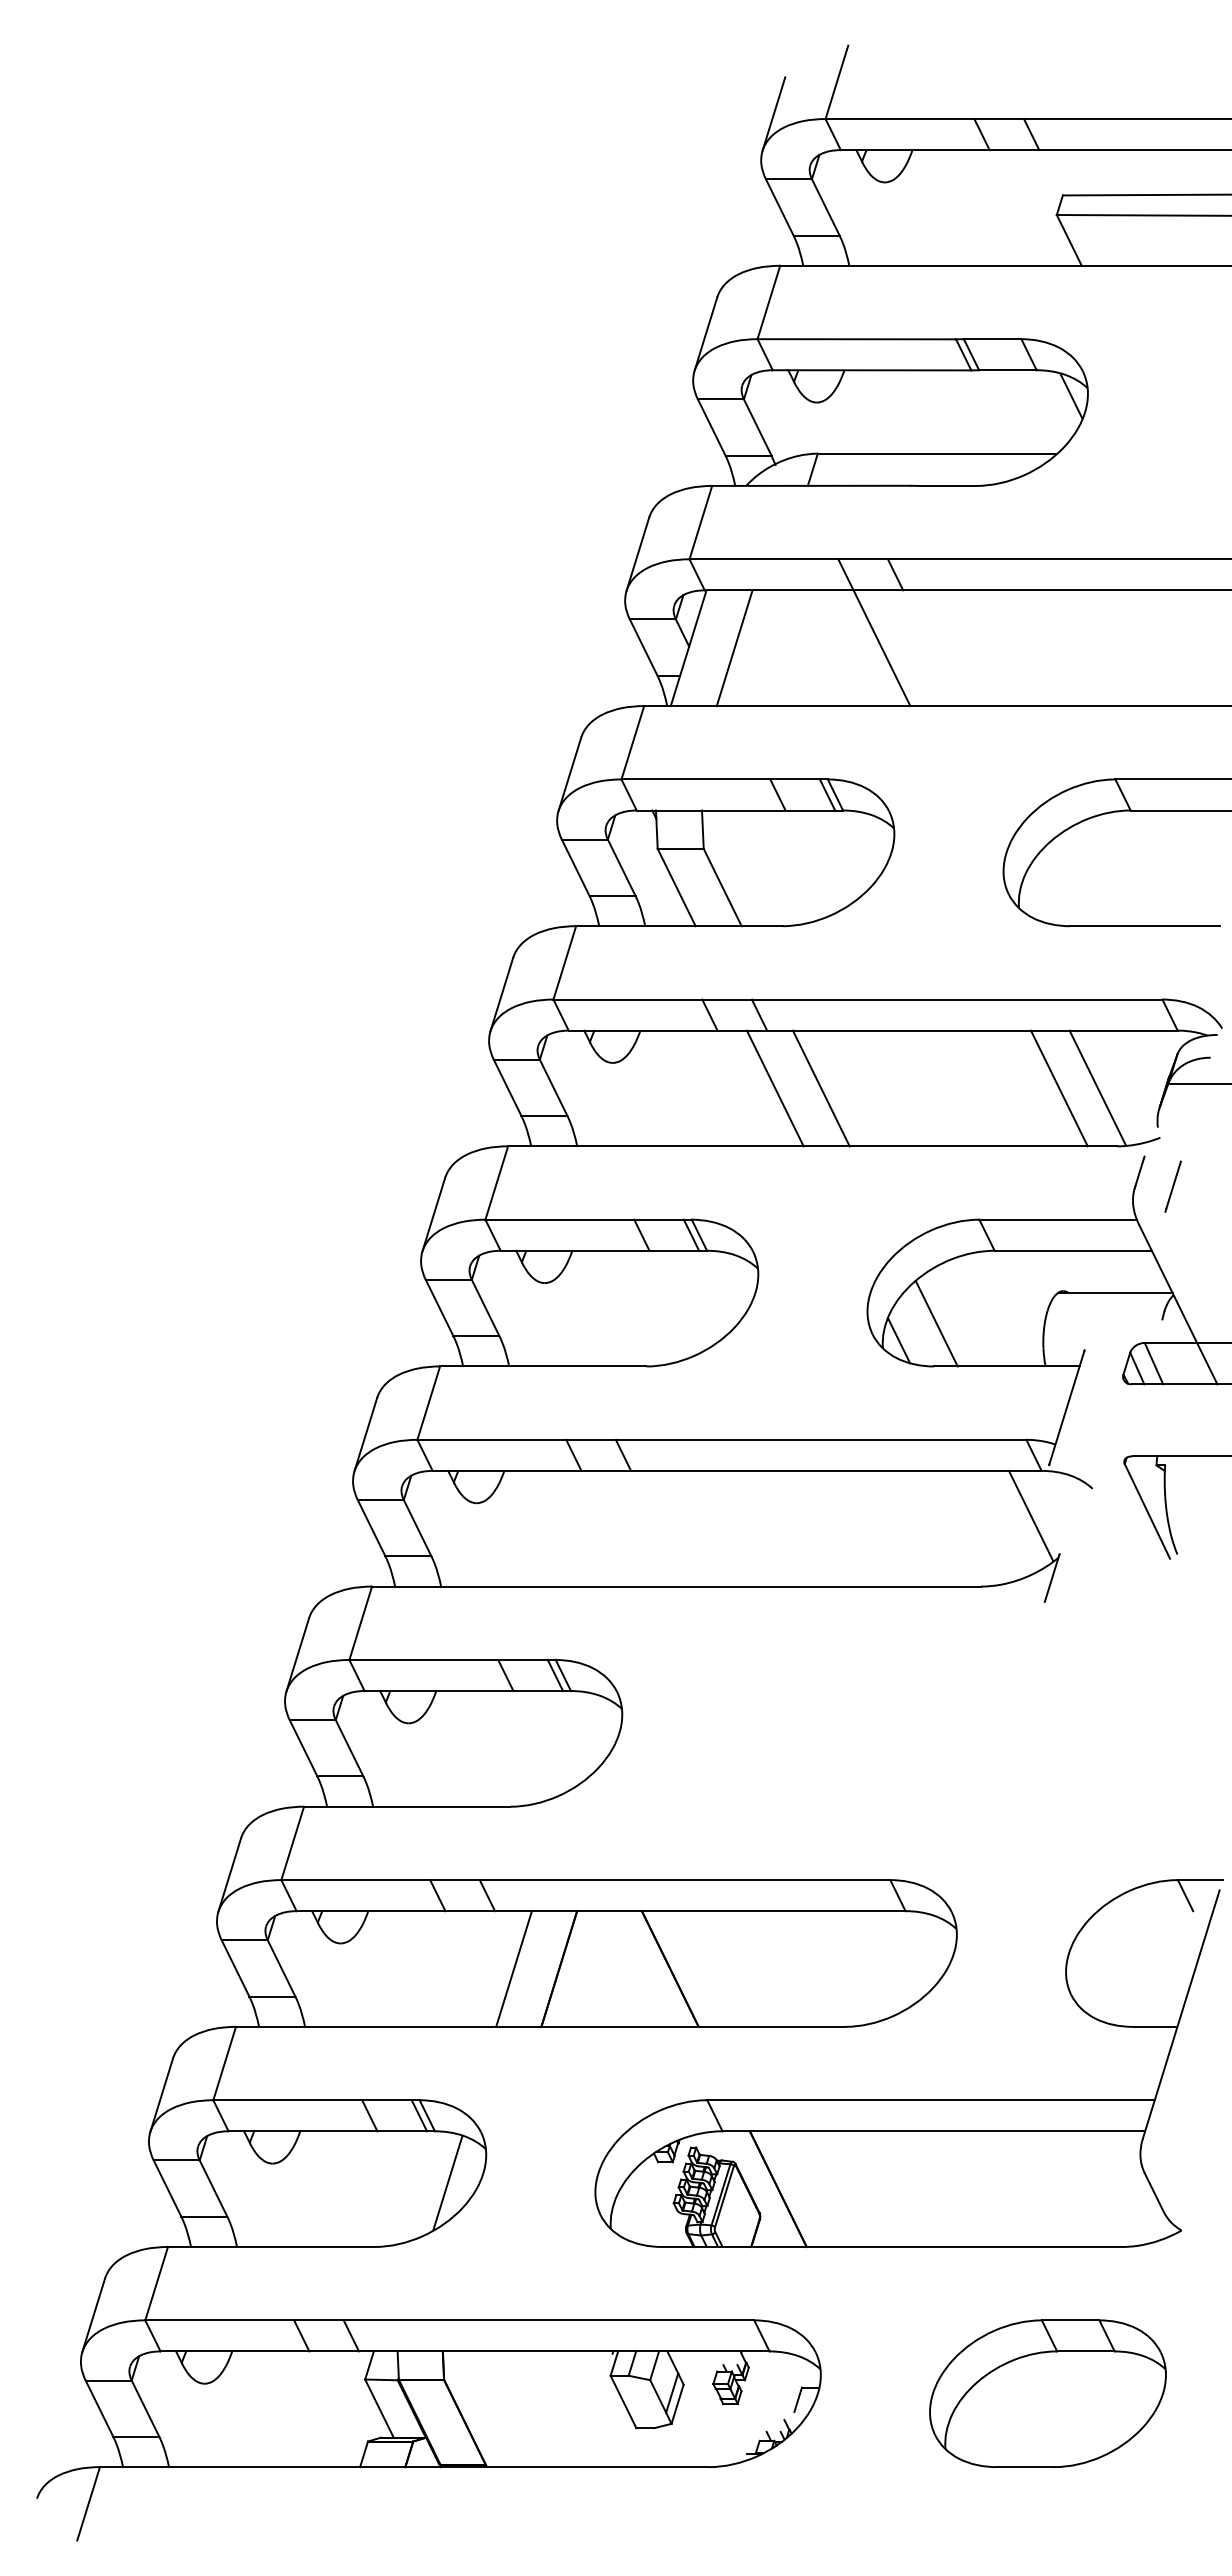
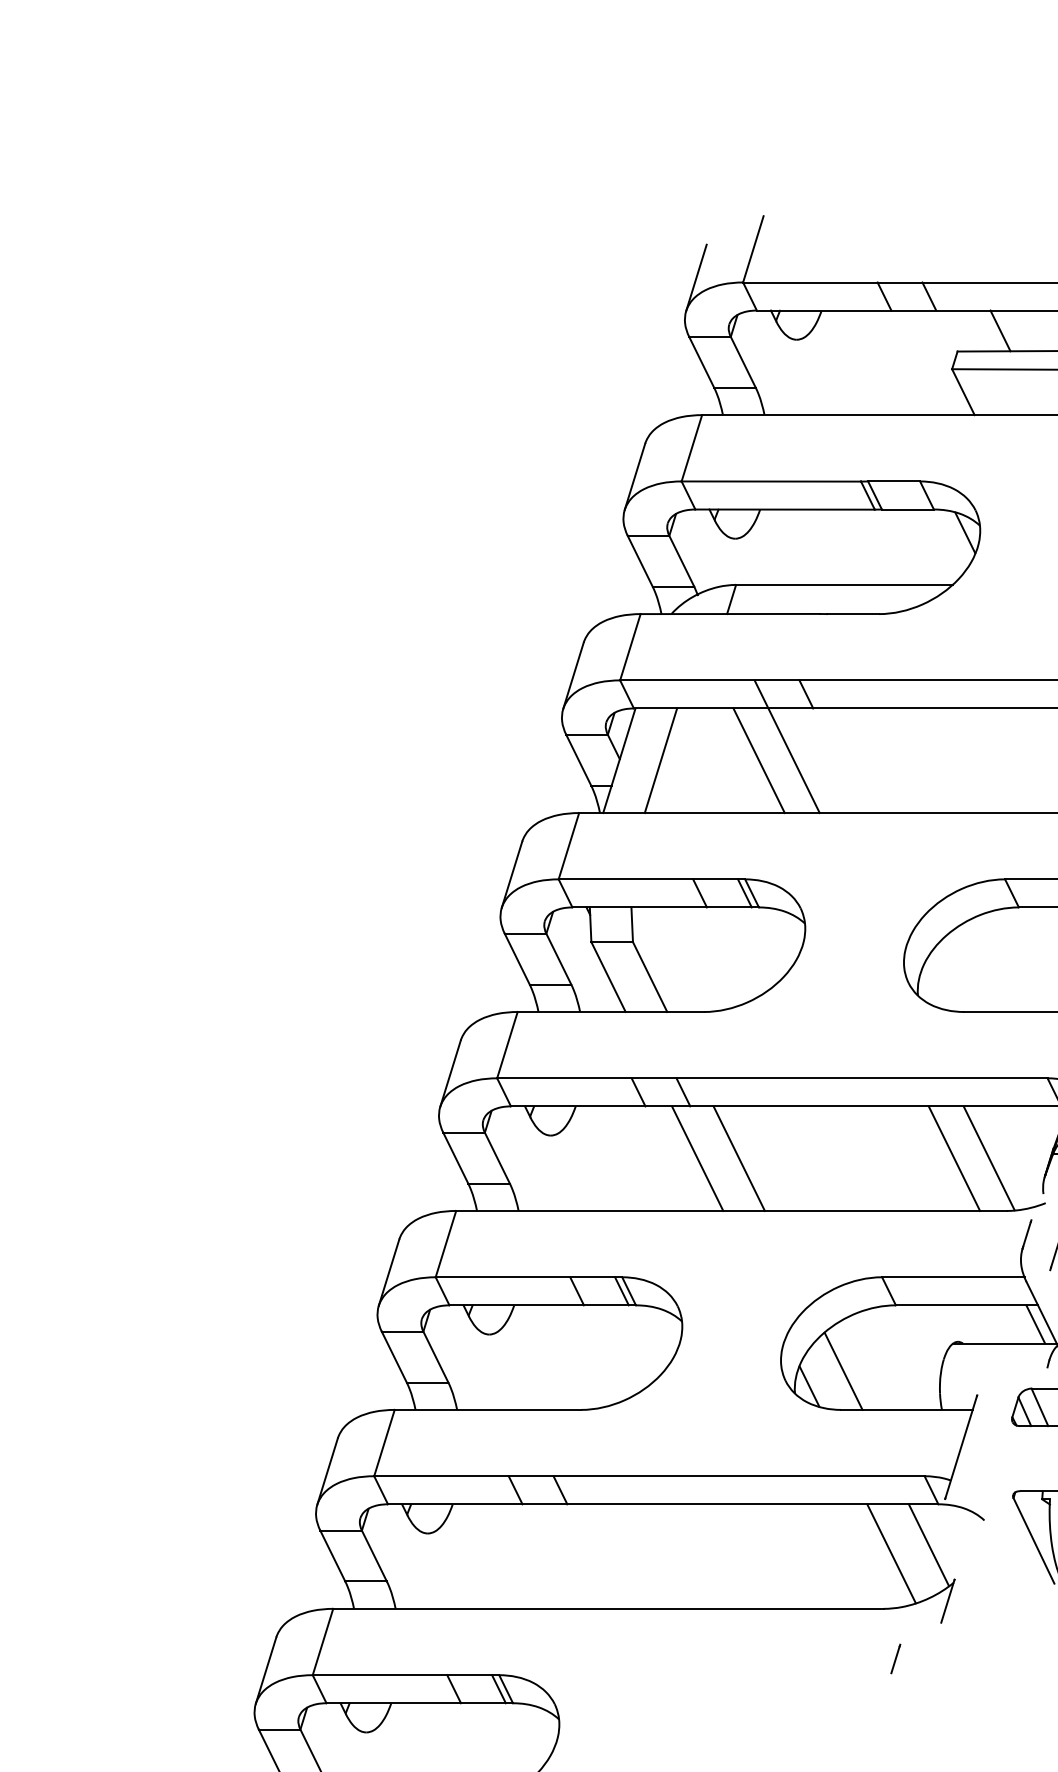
line: (1110, 172) -> (1000, 330), added
line: (842, 648) -> (758, 761), added
line: (1148, 1271) -> (1034, 1324), added
line: (989, 1525) -> (891, 1553), added
line: (994, 1641) -> (895, 1658), added

